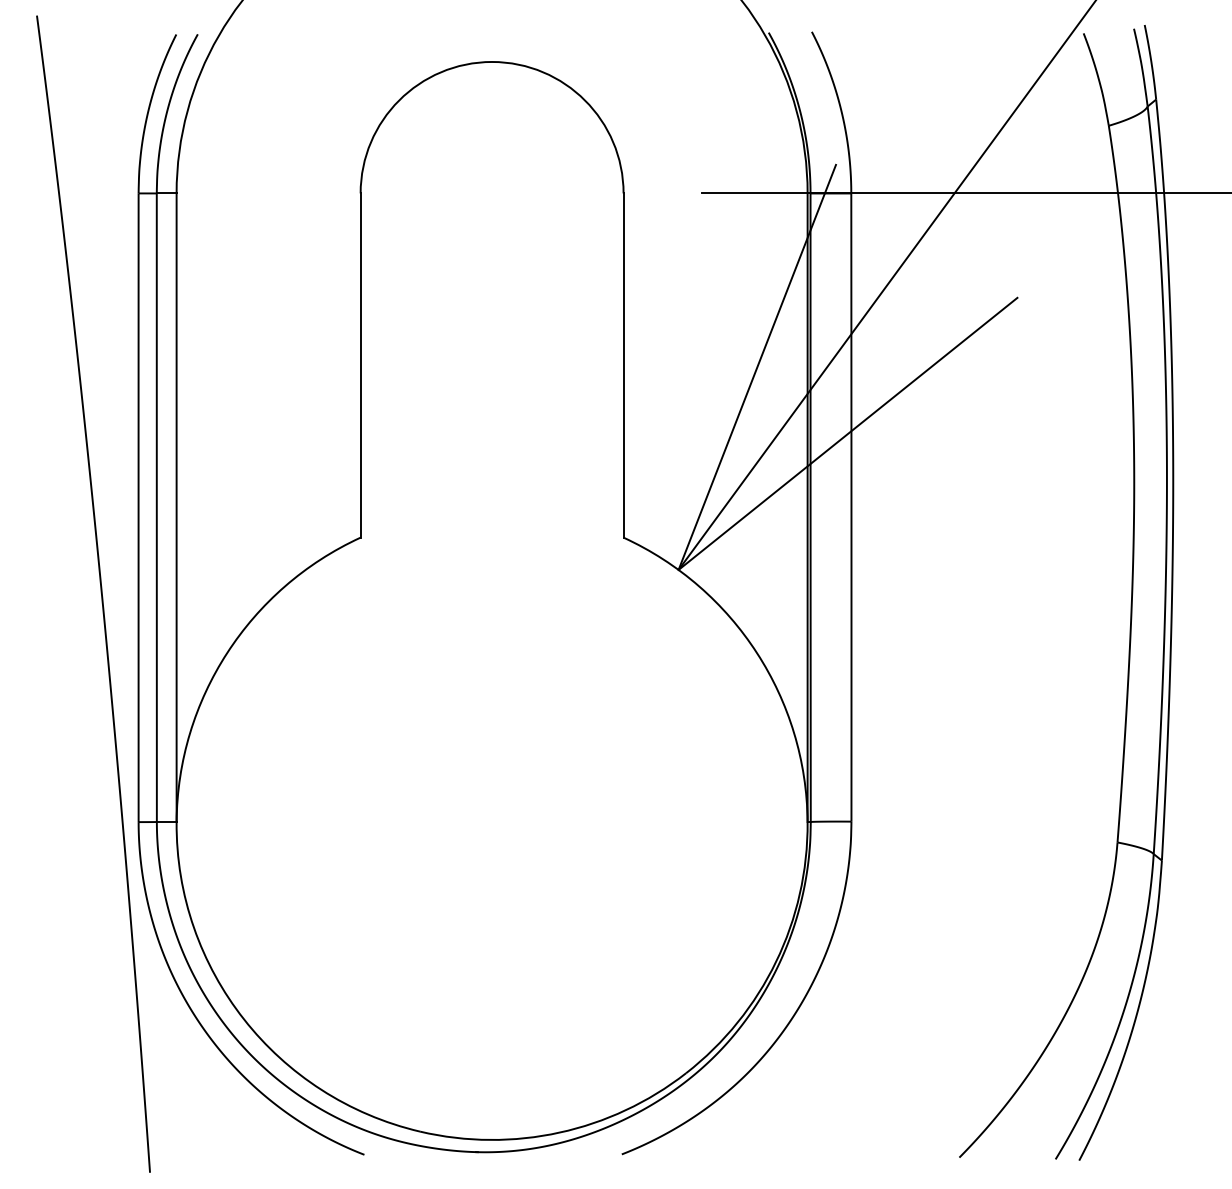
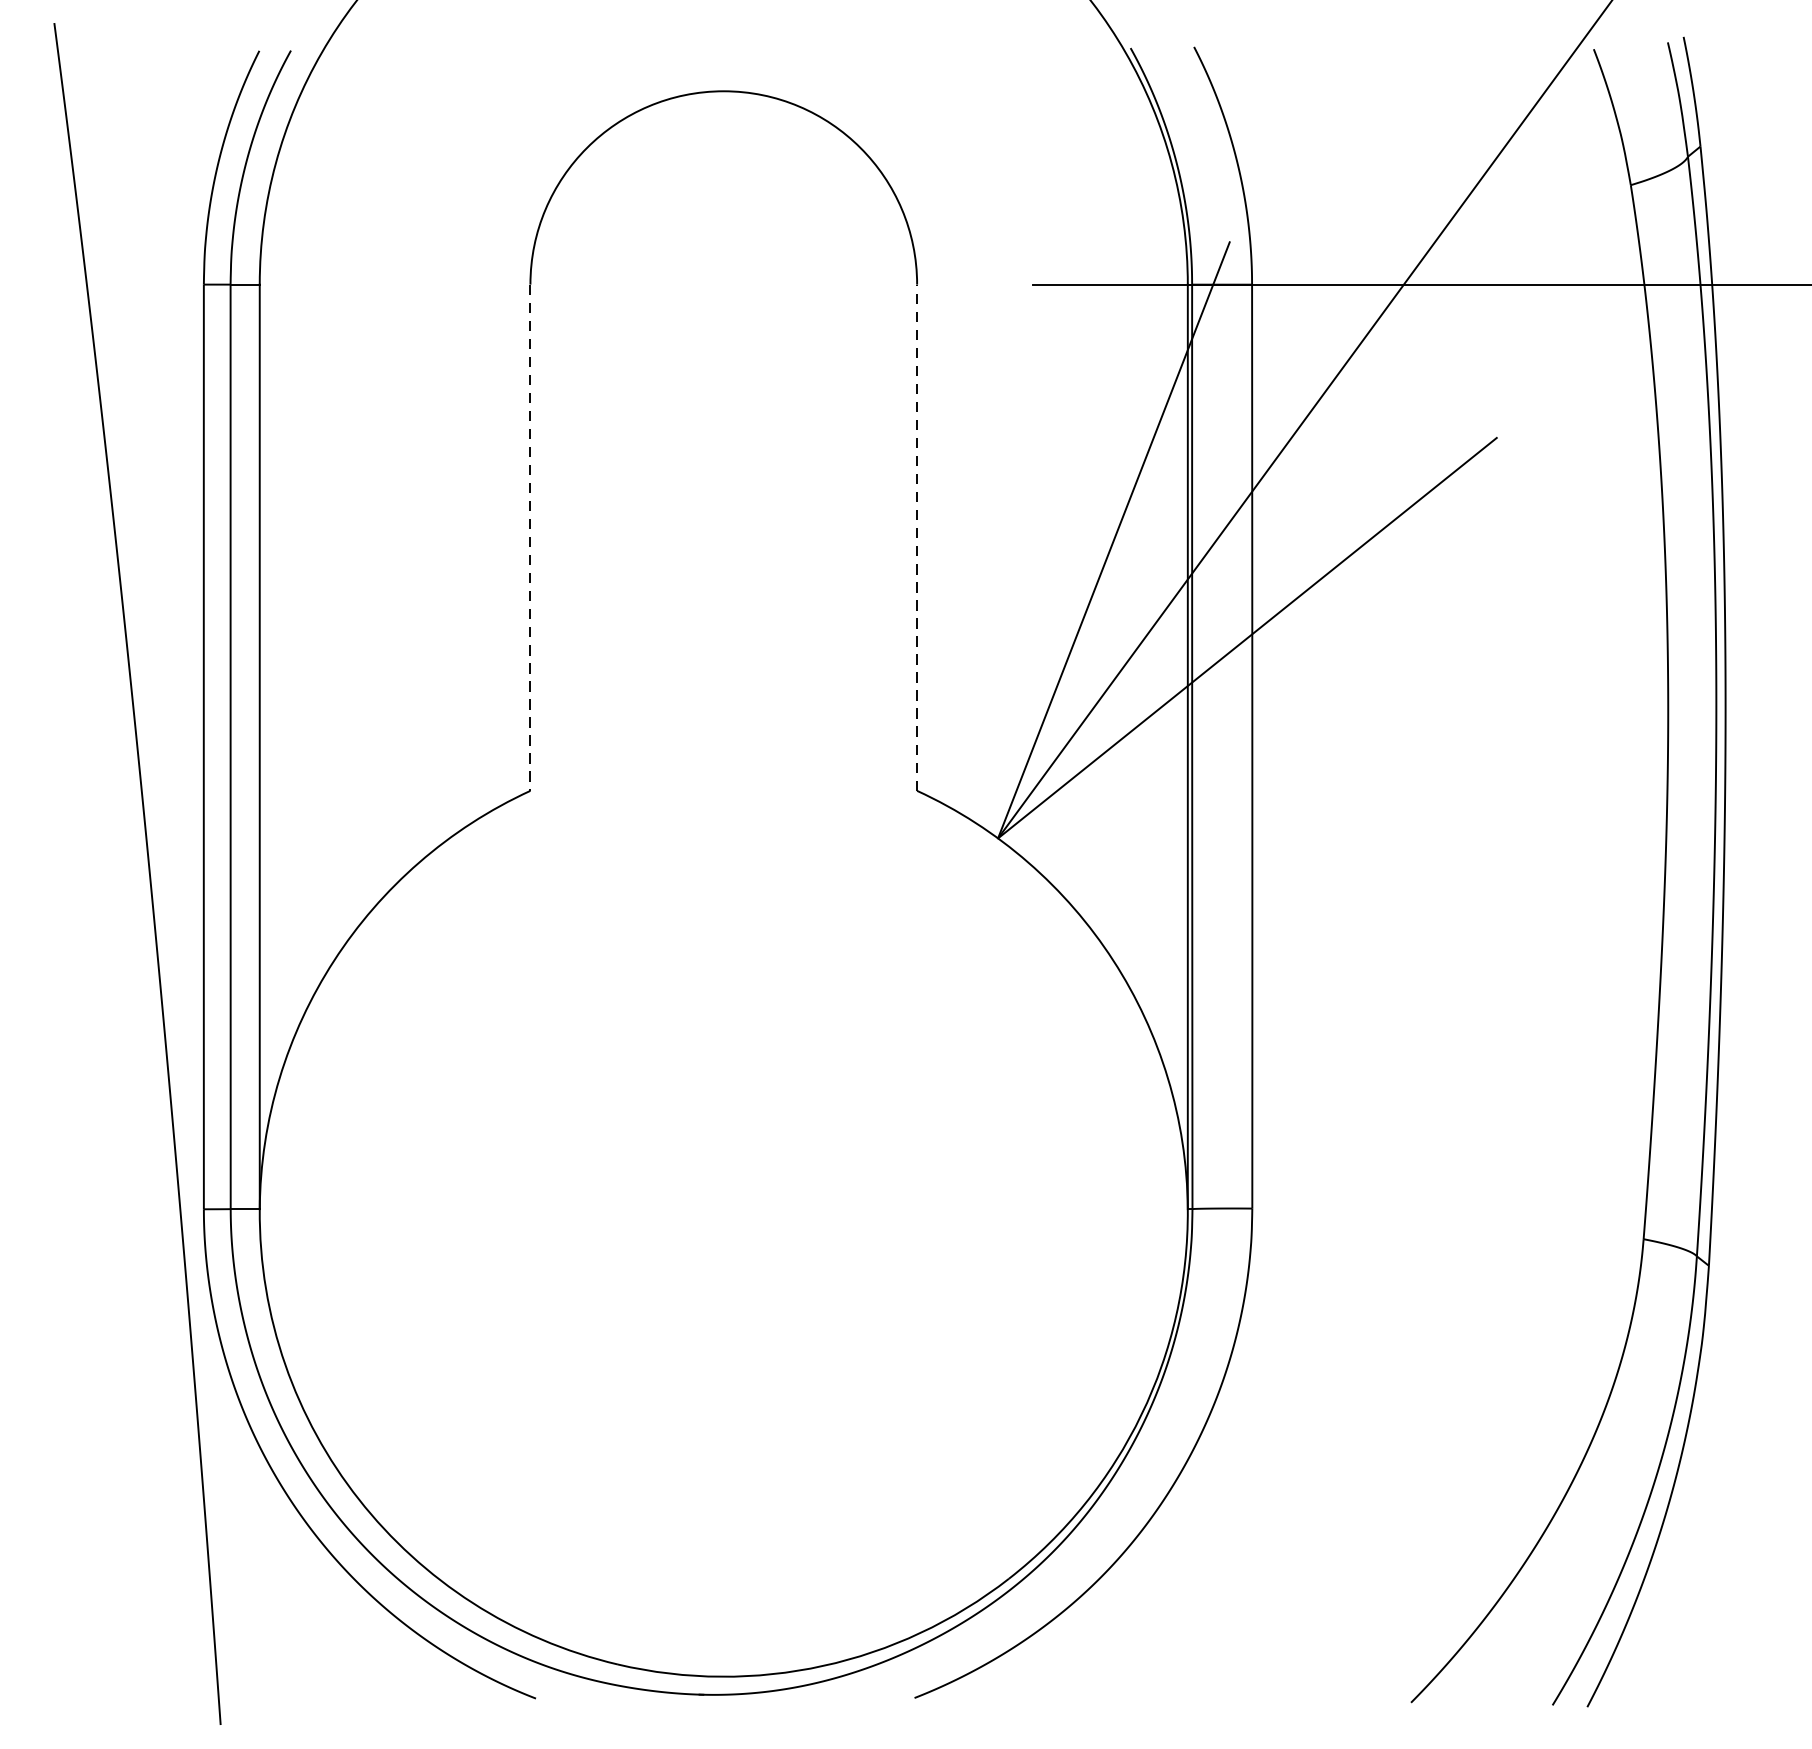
line: (623, 365) -> (917, 537), solid -> dashed
line: (360, 366) -> (530, 539), solid -> dashed

